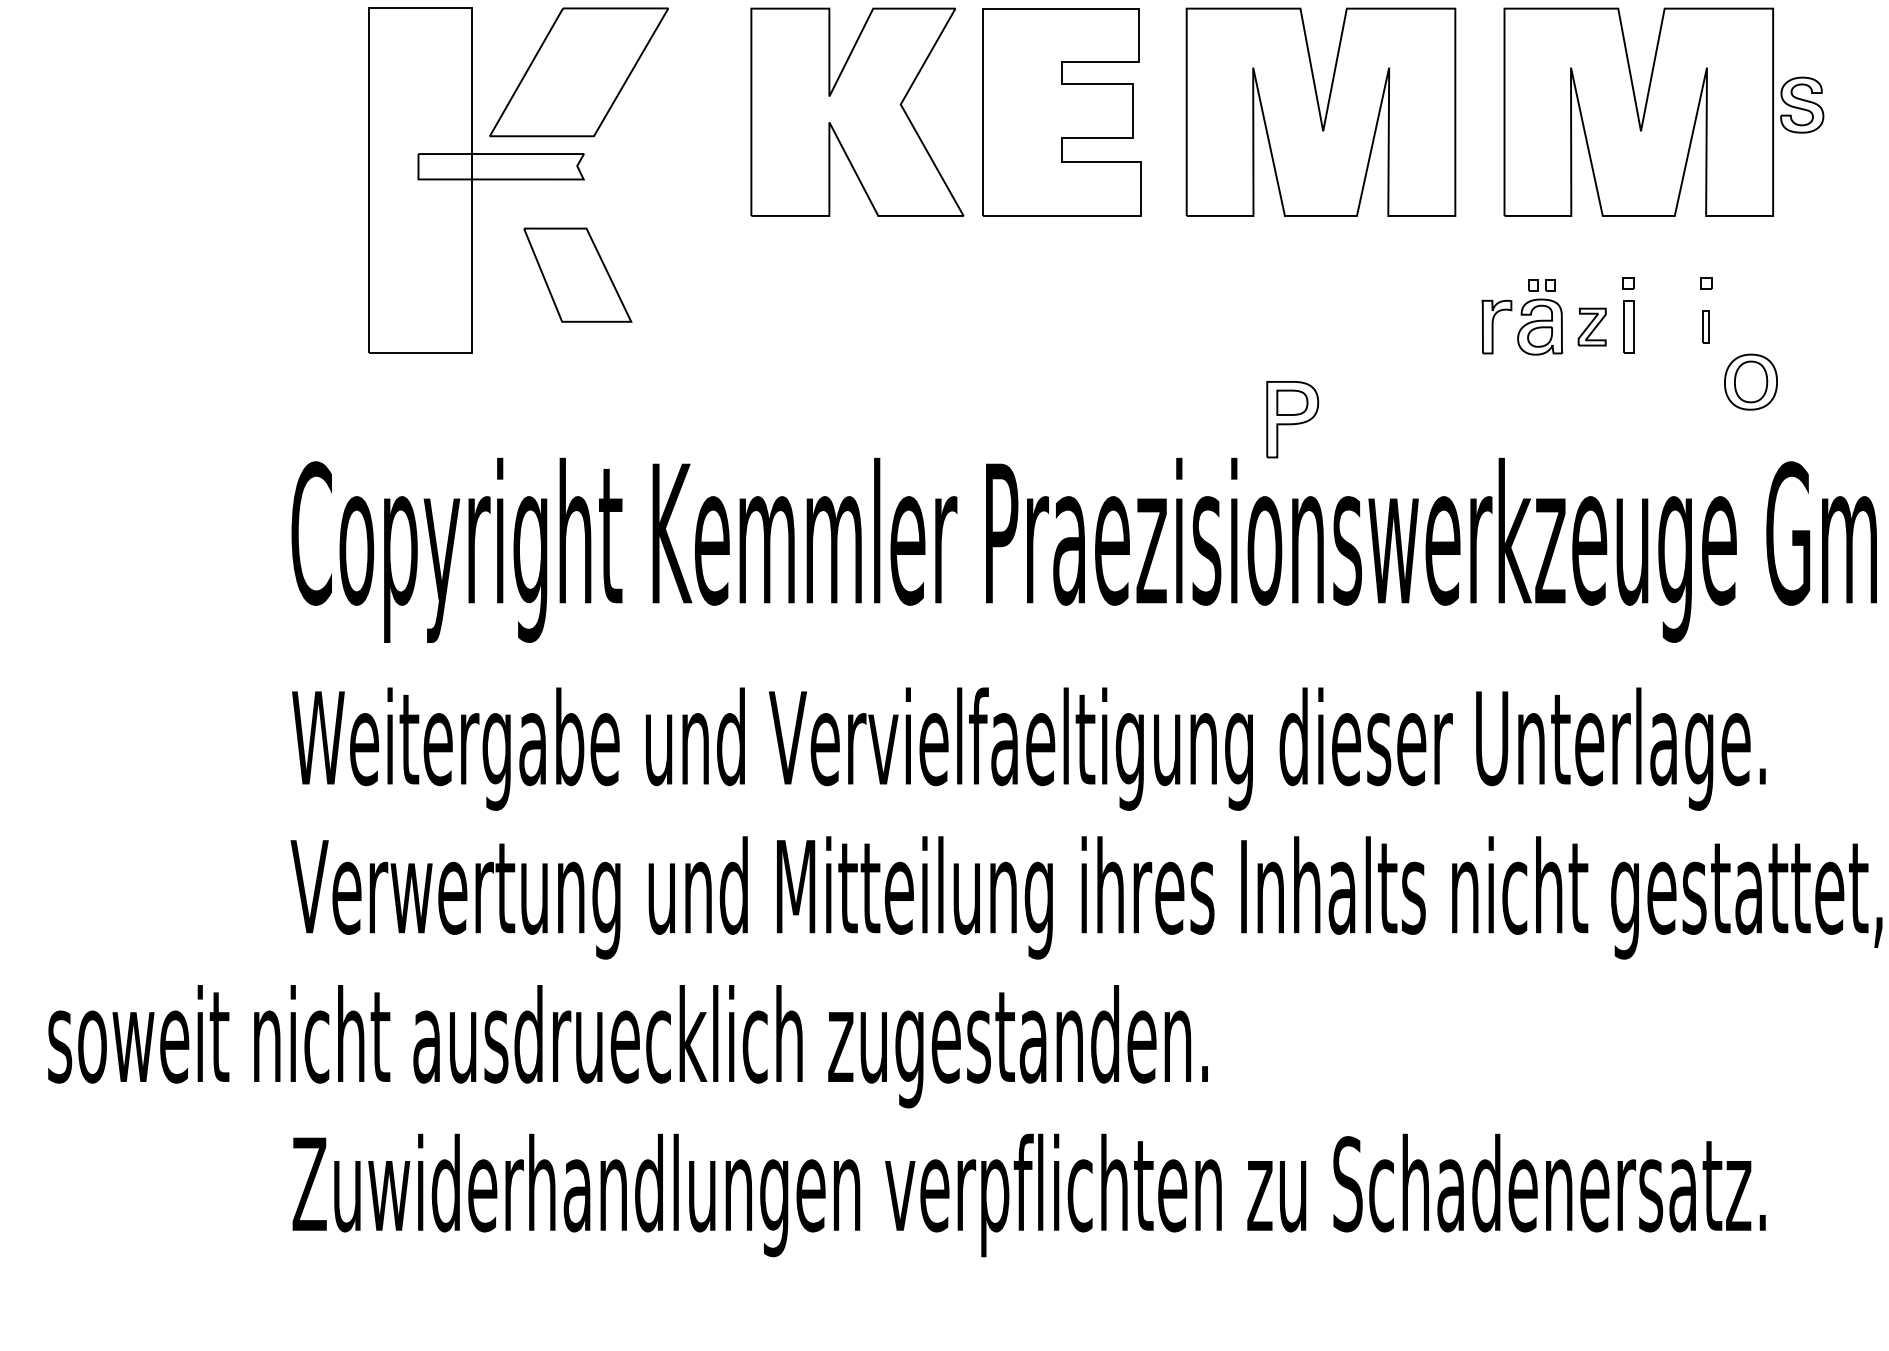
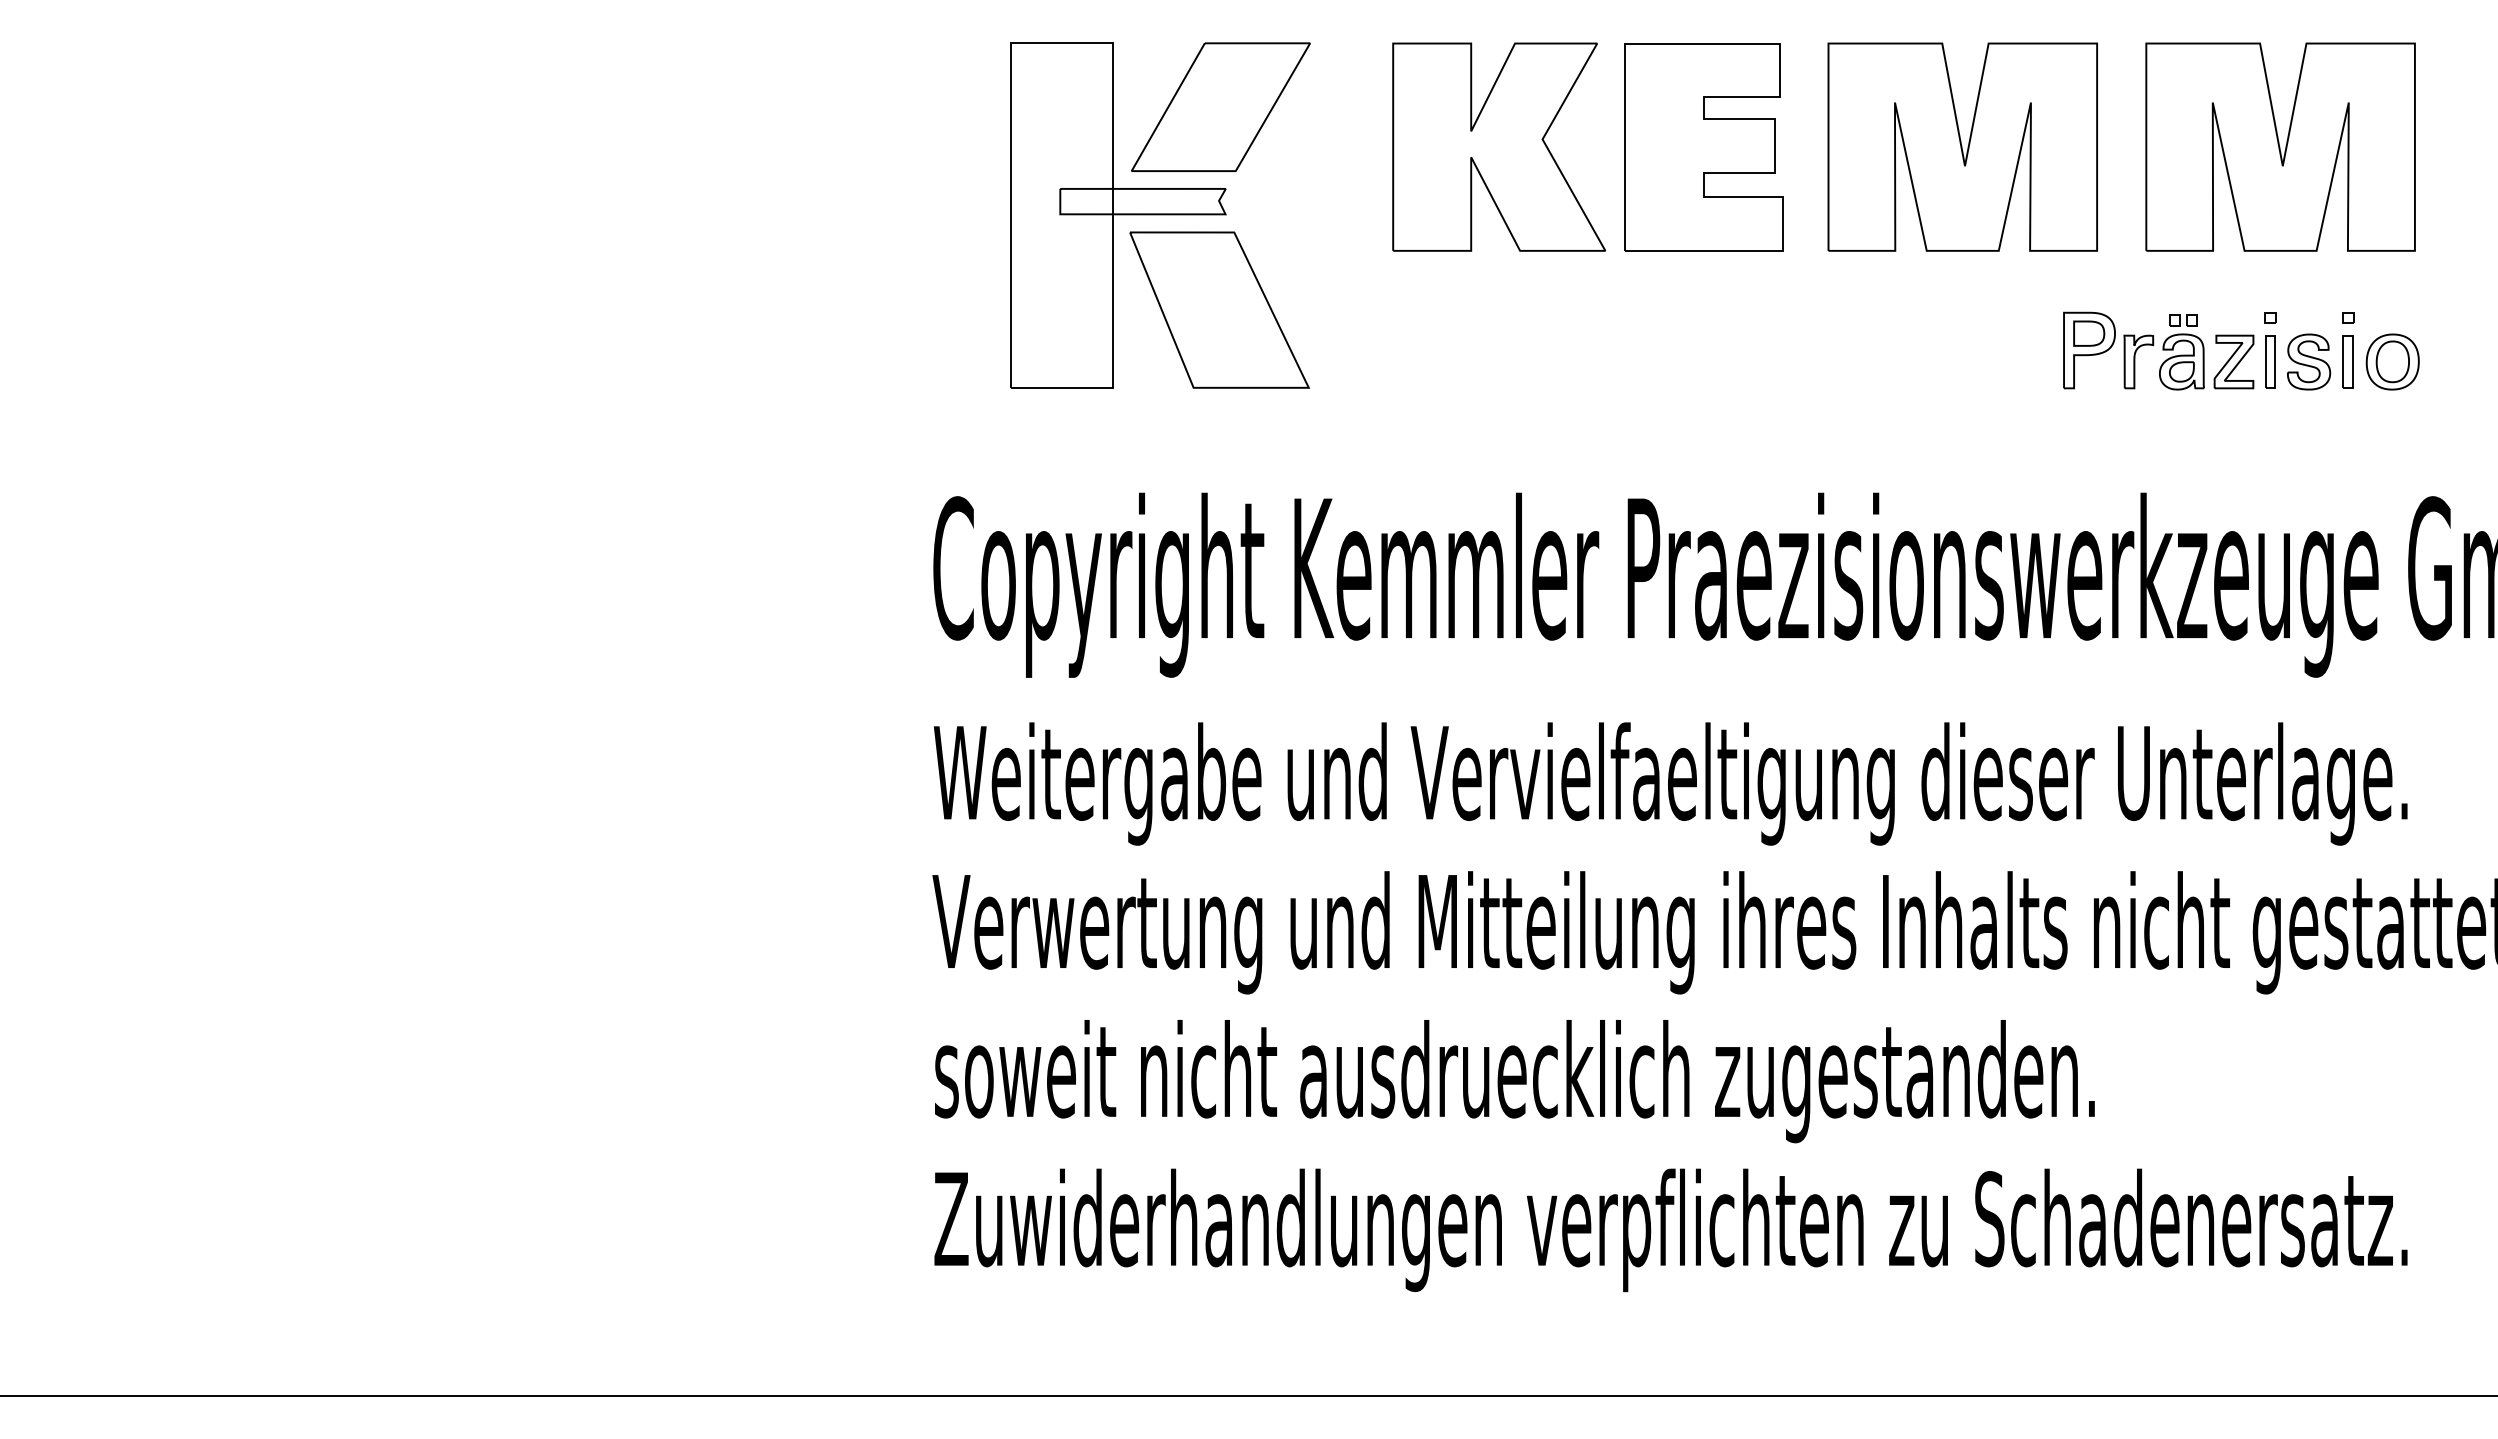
part: (1802, 104) -> (2309, 361), moved
part: (577, 274) -> (1219, 309), size x1.67
part: (1591, 326) -> (2233, 361), size x1.43
part: (1705, 326) -> (2347, 361), size x1.67
part: (1750, 381) -> (2392, 361), moved
part: (1292, 419) -> (2089, 350), moved
text: (627, 1046) -> (1514, 1081), moved

